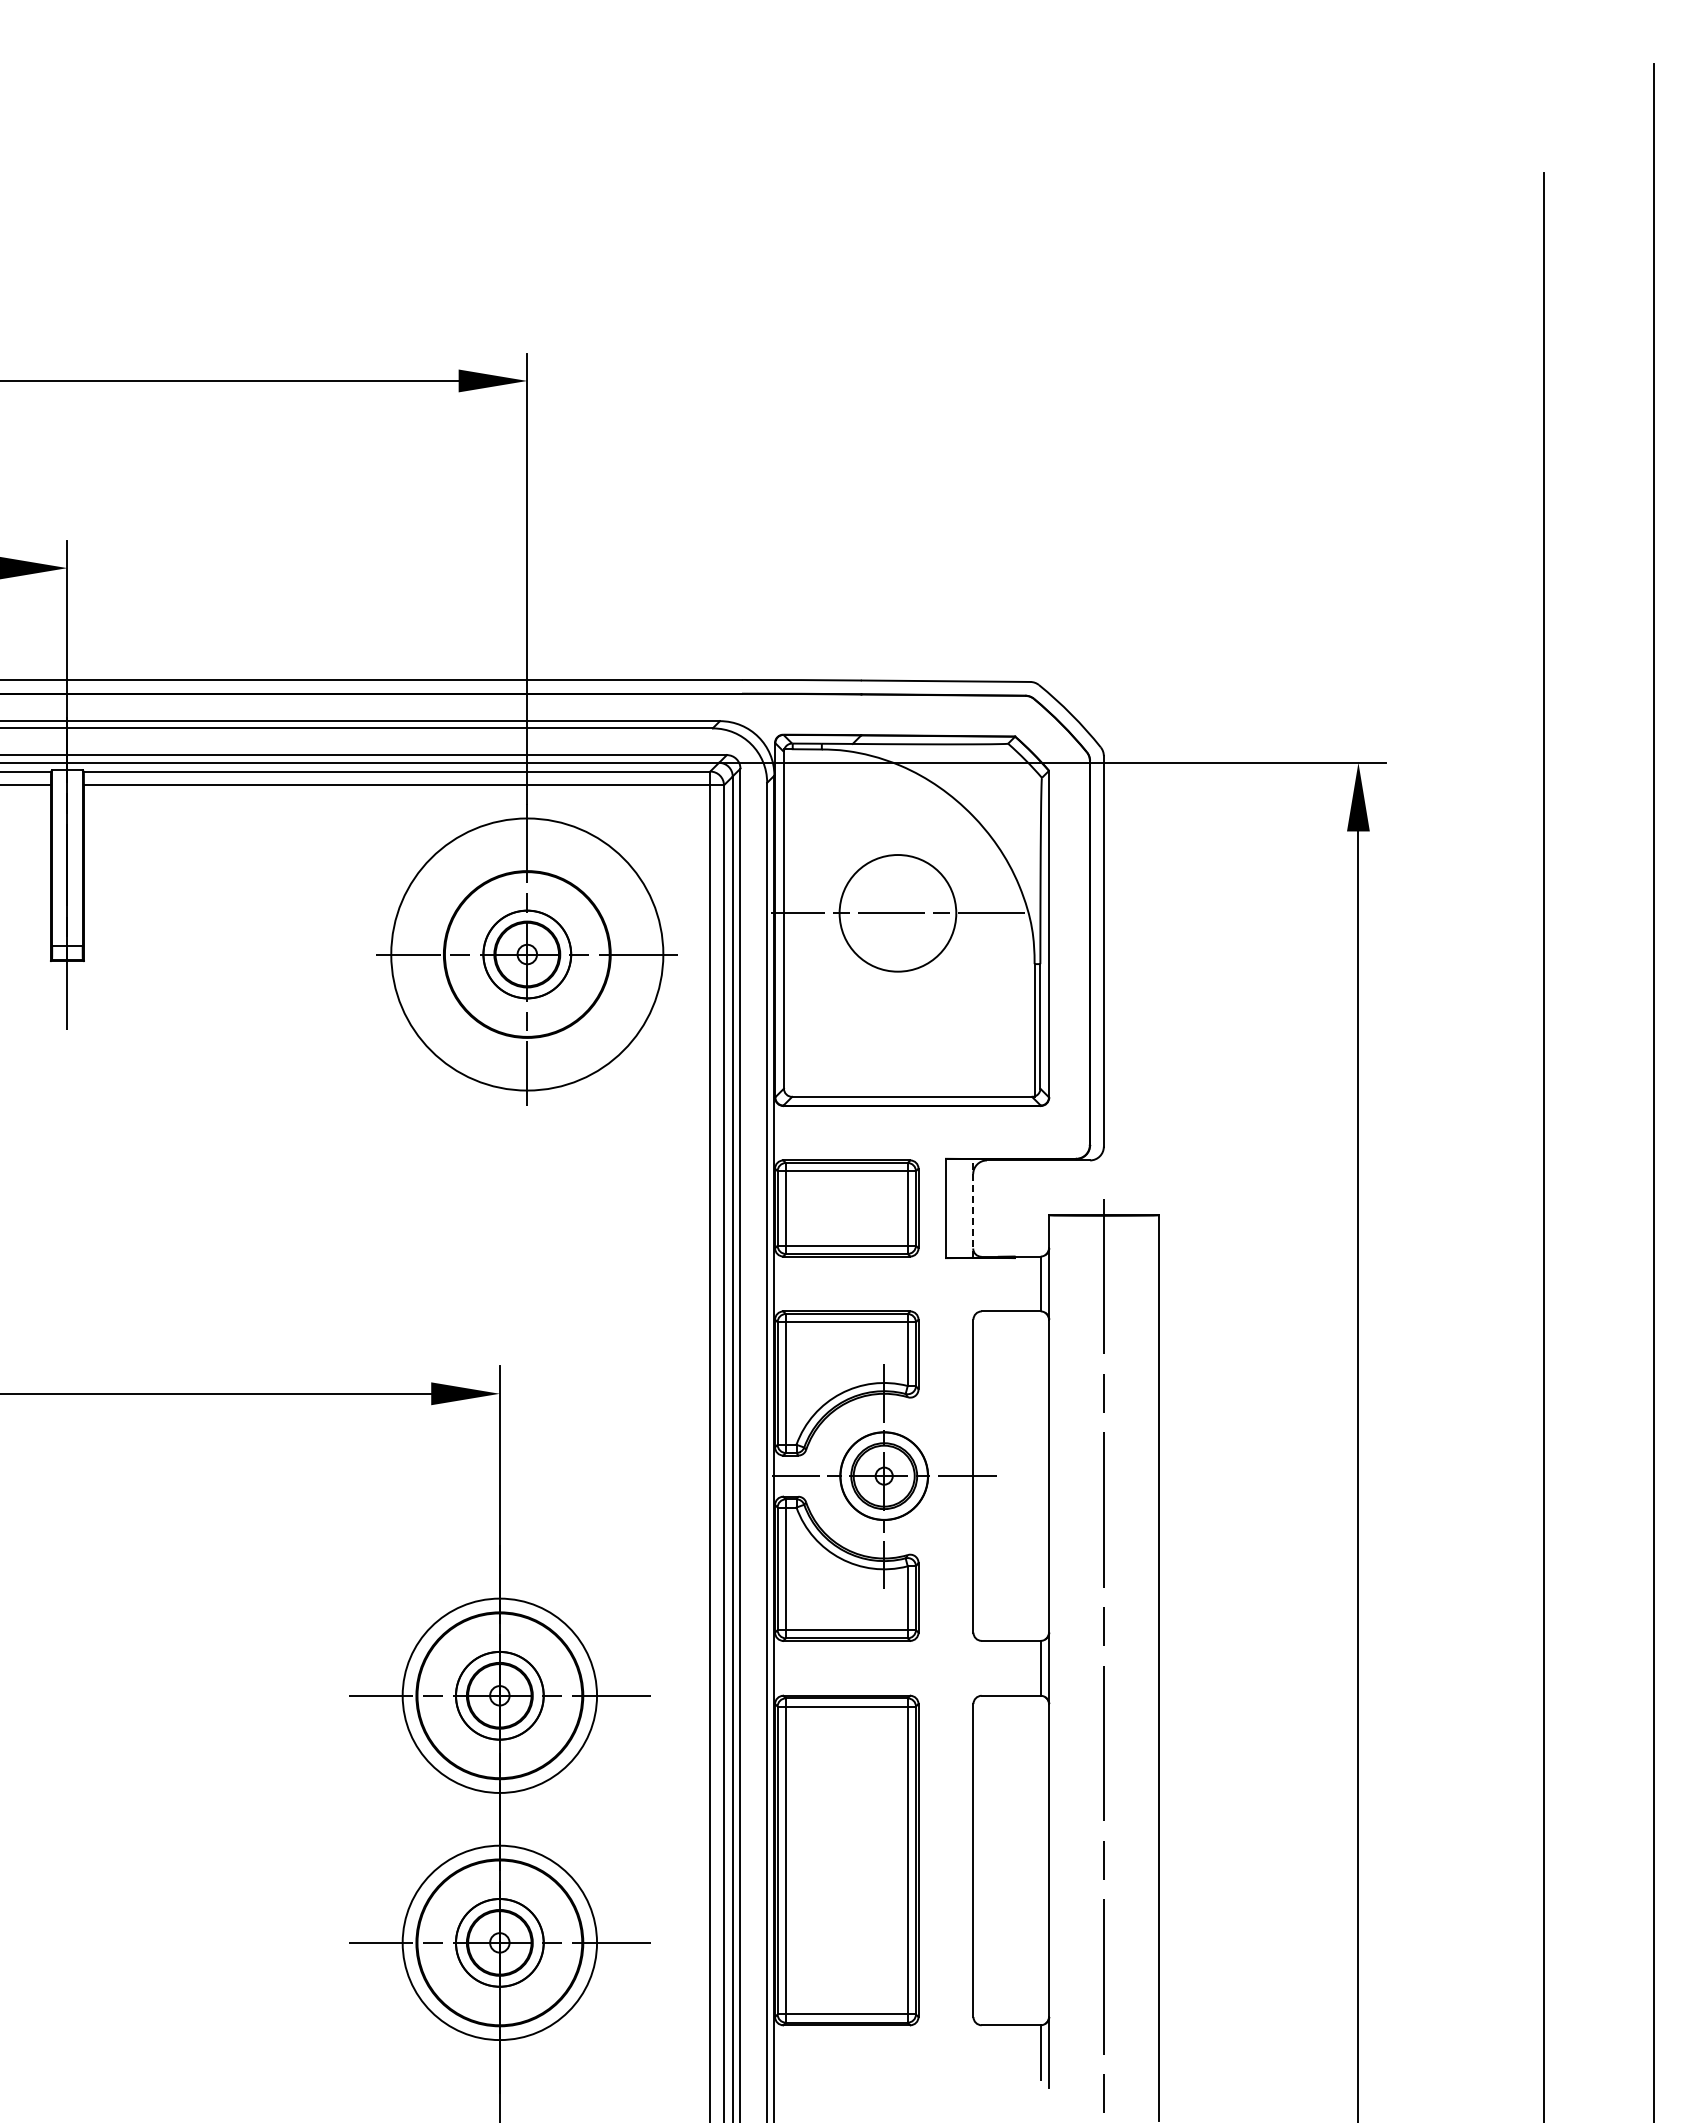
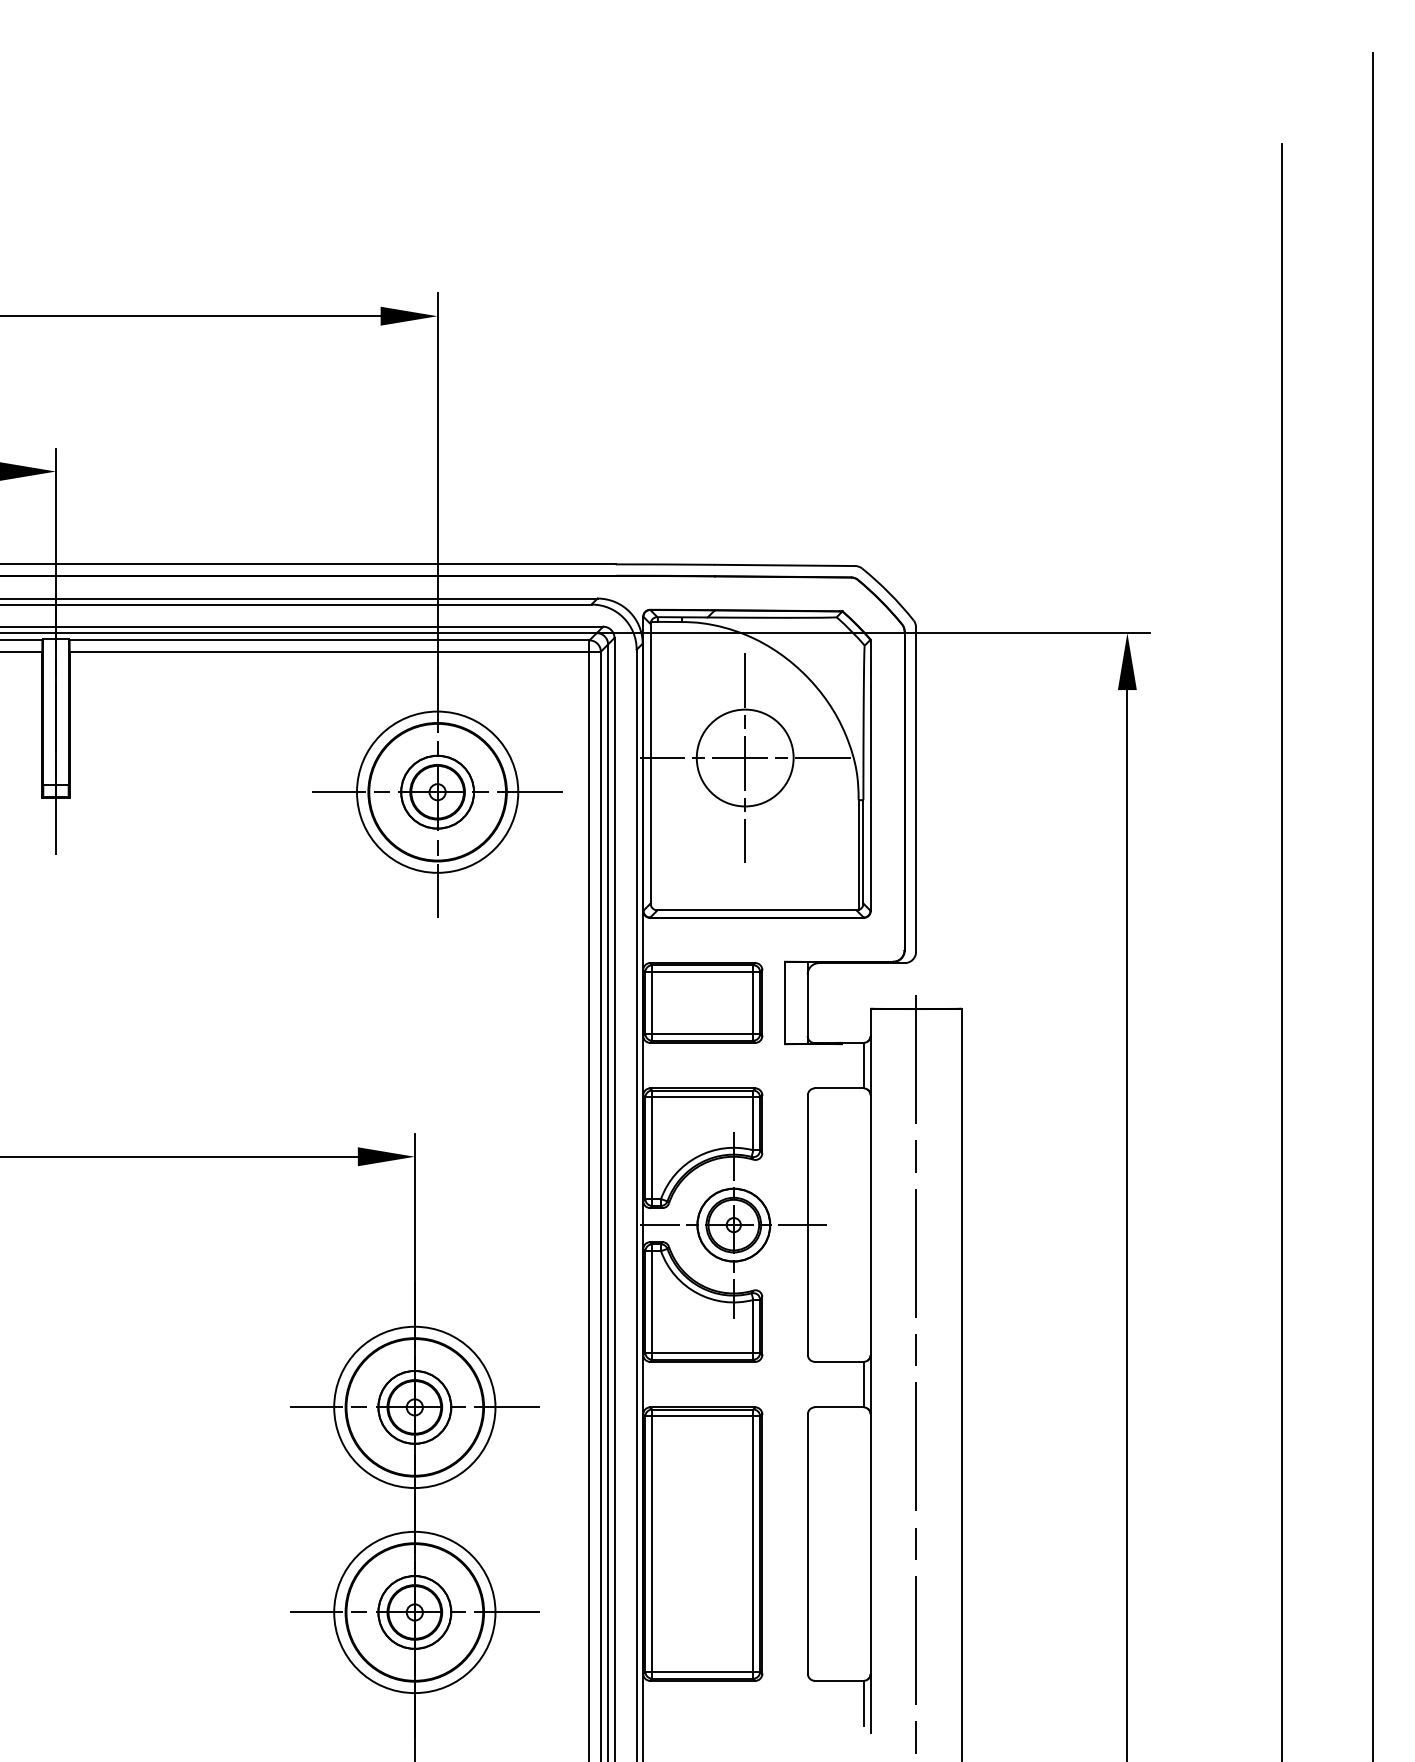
line: (897, 913) -> (744, 758), added
circle: (527, 954) -> (437, 792), size x0.71
line: (973, 1207) -> (807, 1002), dashed -> solid

